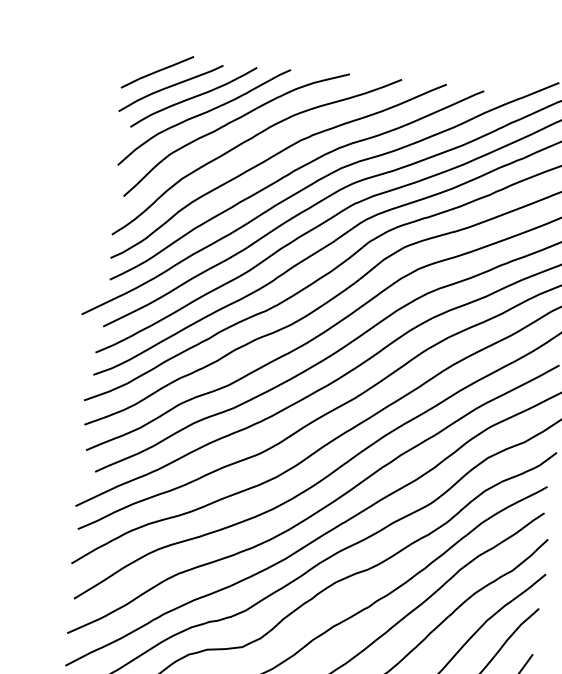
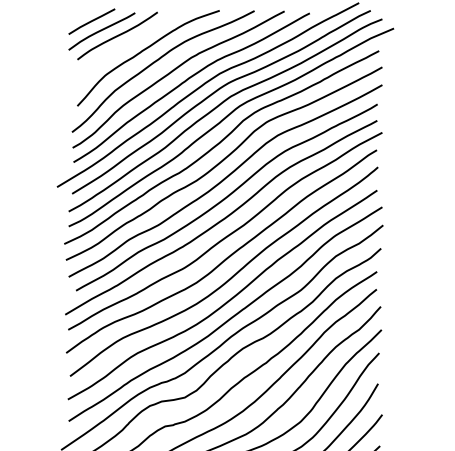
curve: (202, 115) -> (124, 47), removed

